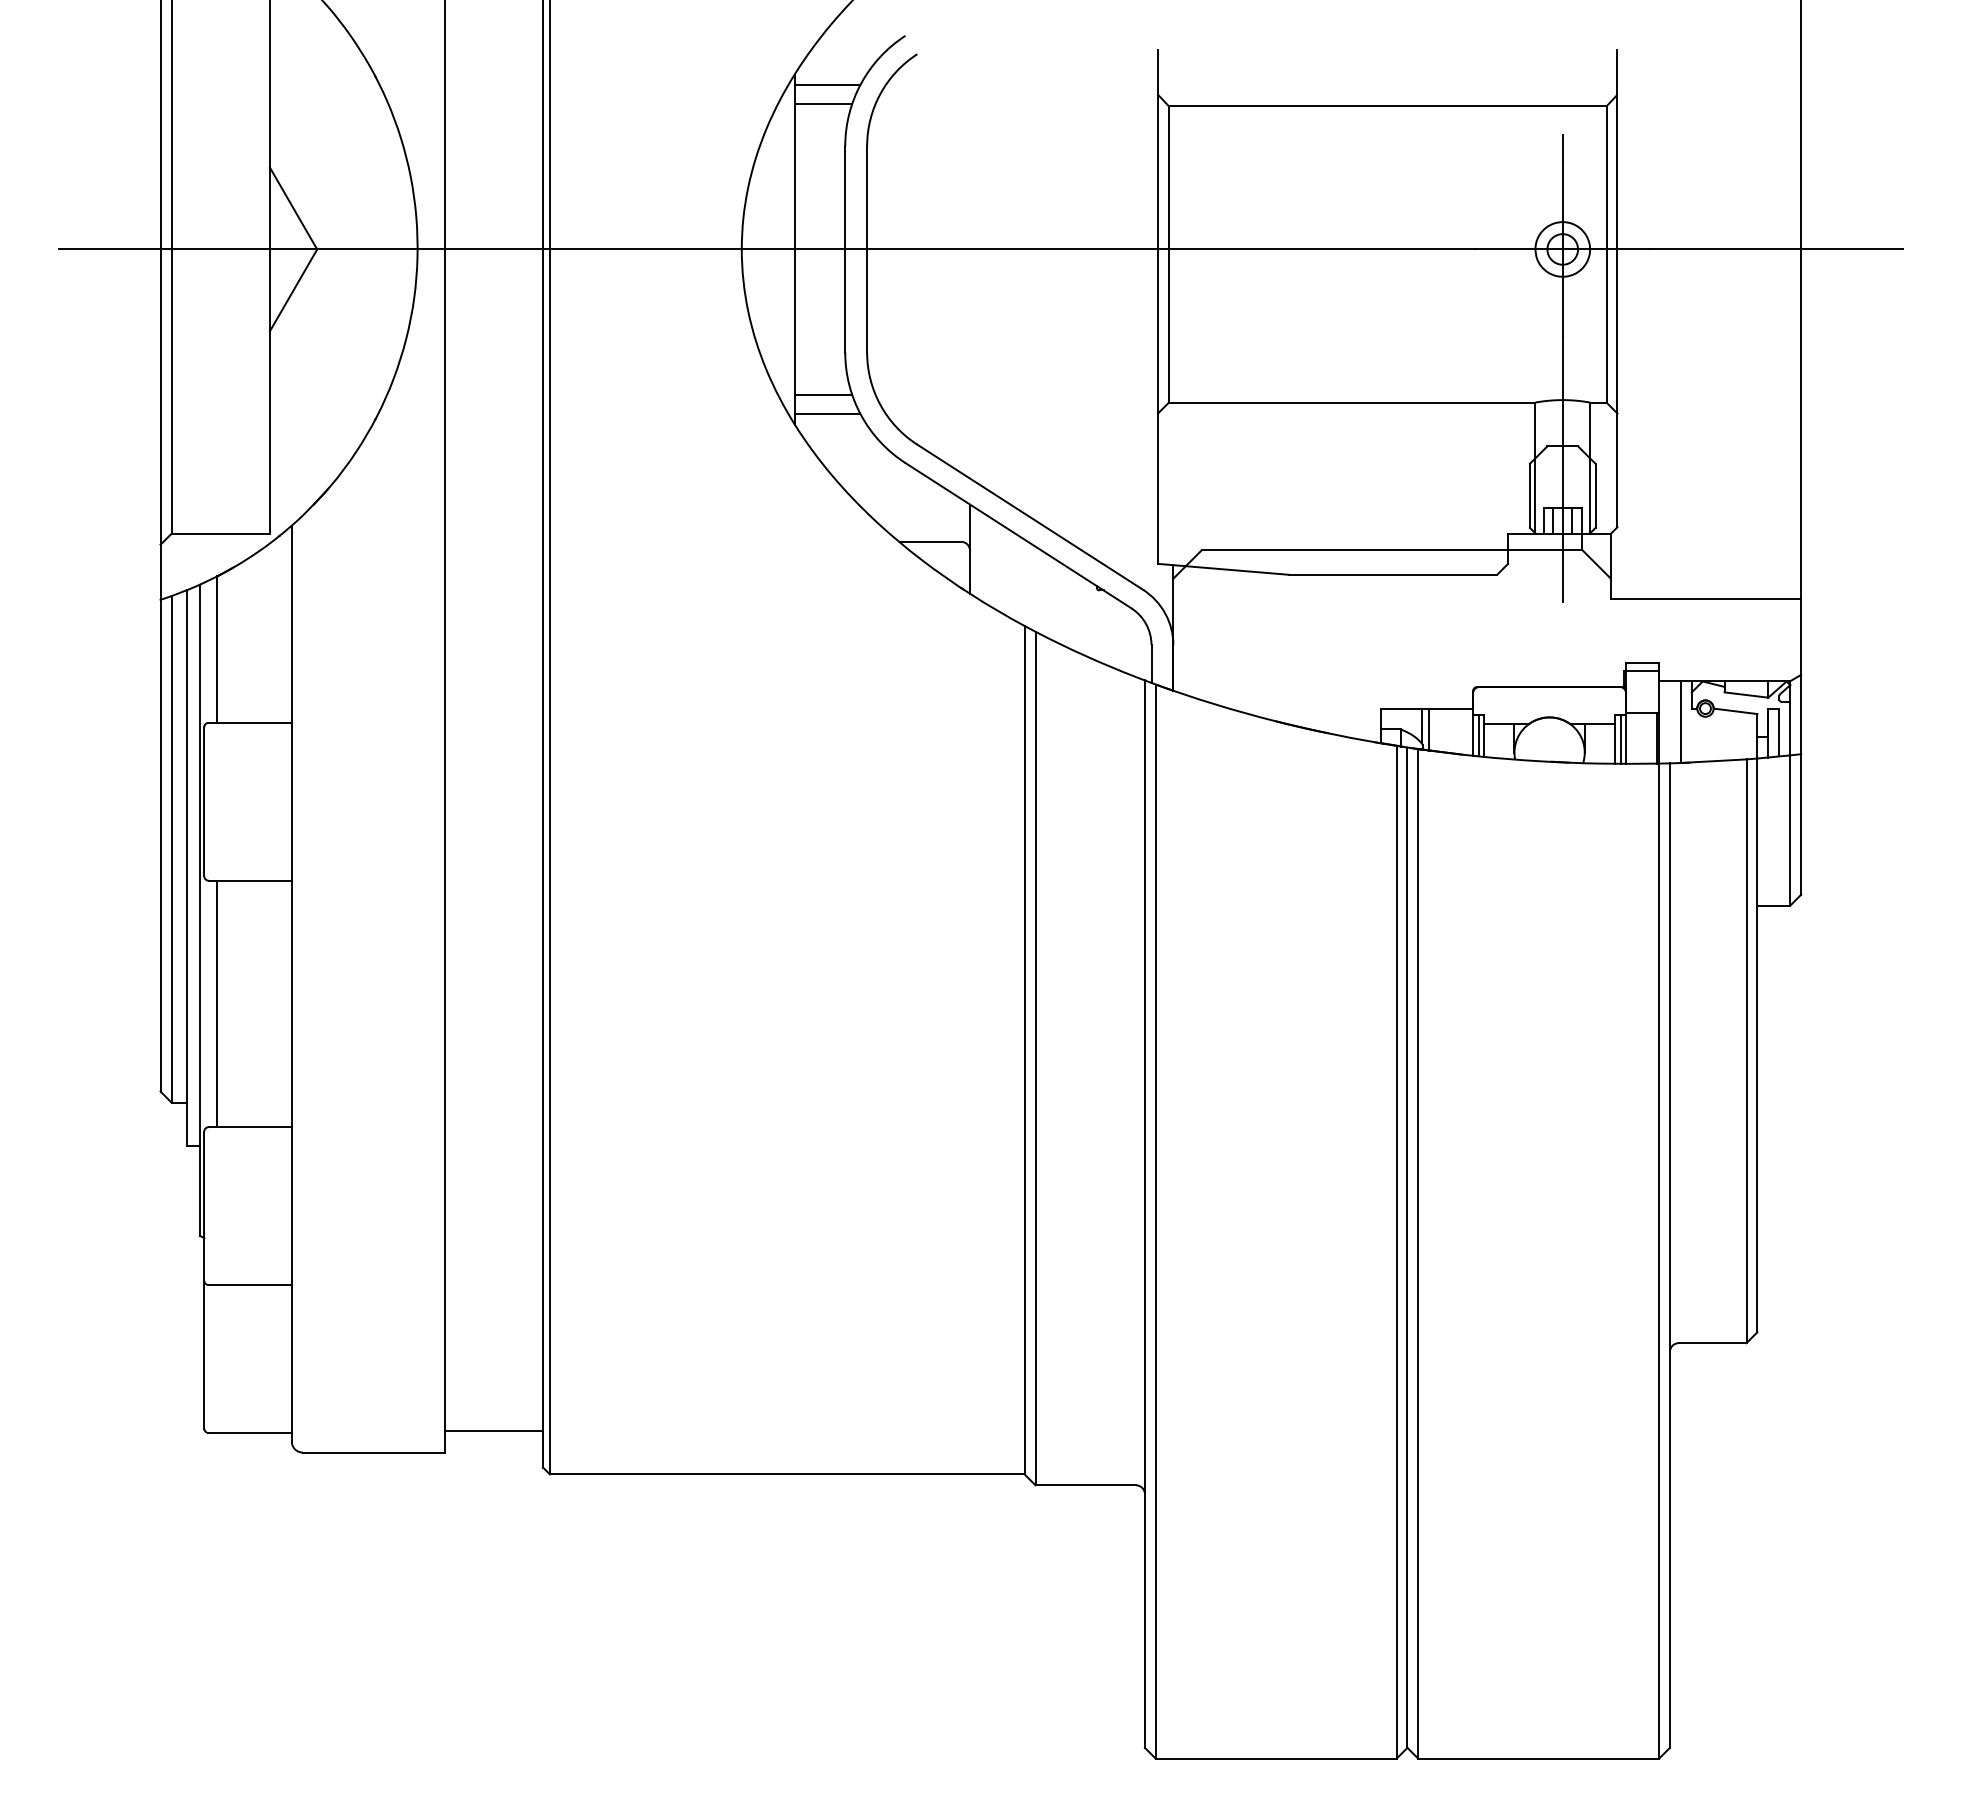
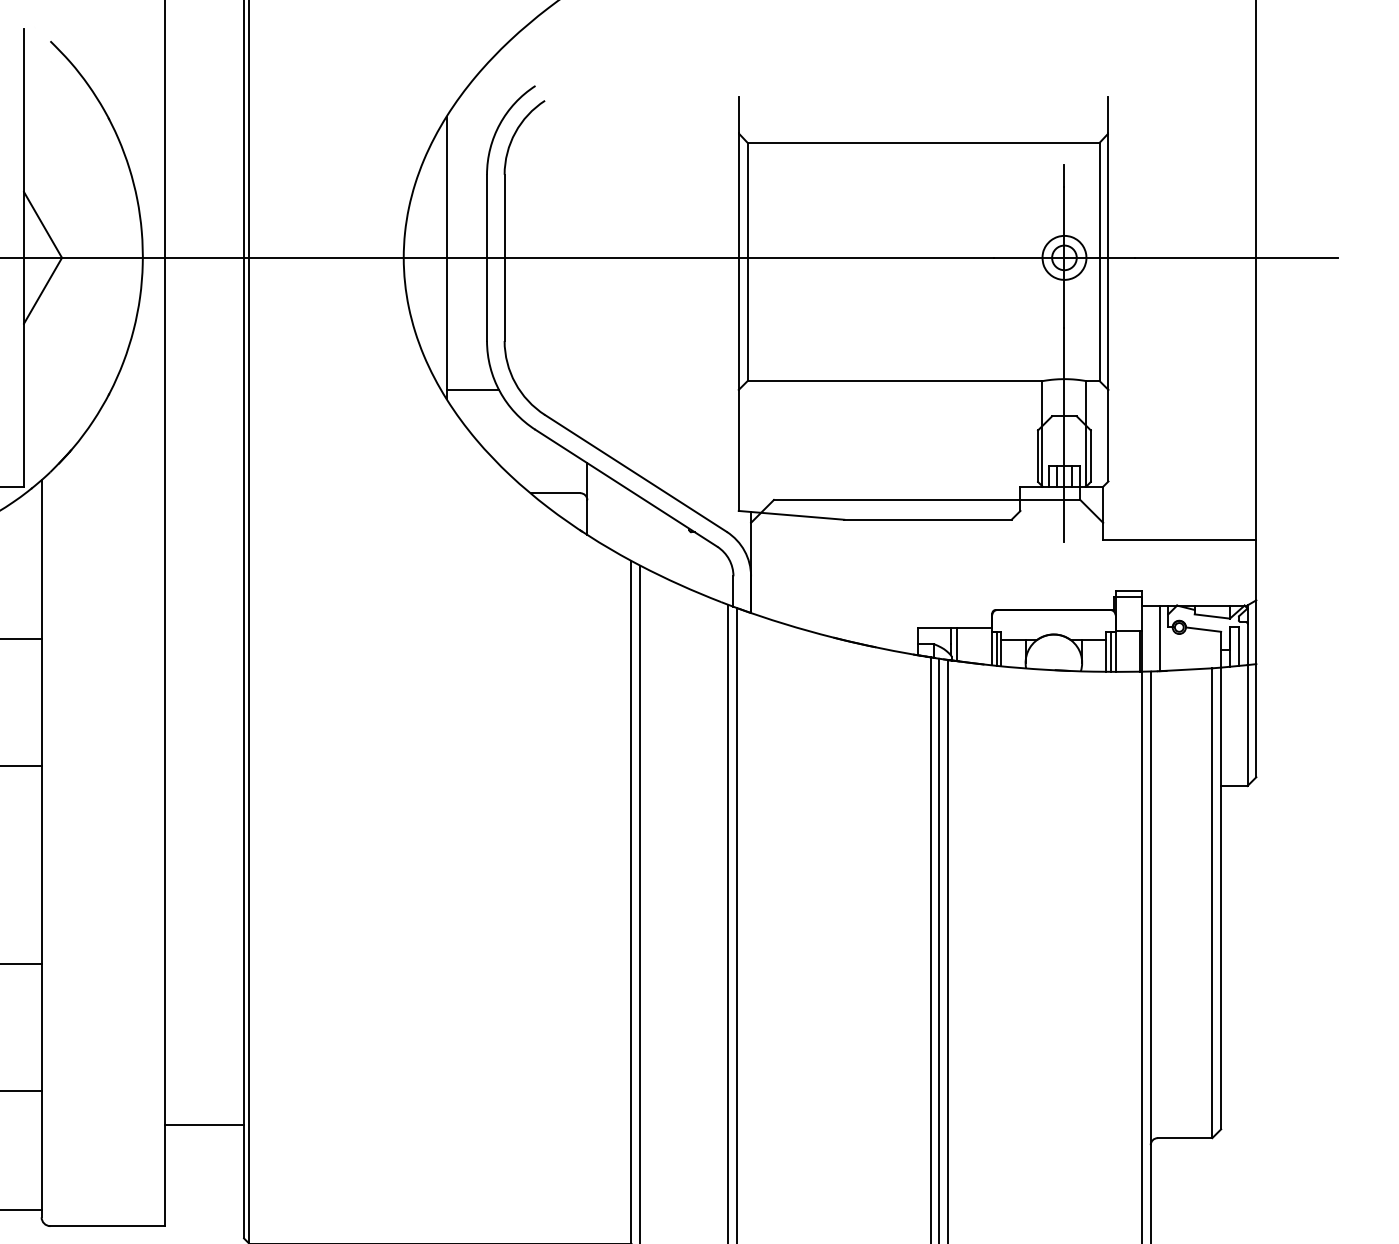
line: (827, 85) -> (472, 125), removed
line: (823, 104) -> (469, 141), removed
line: (823, 394) -> (469, 374), removed
line: (493, 1430) -> (203, 1124), moved

